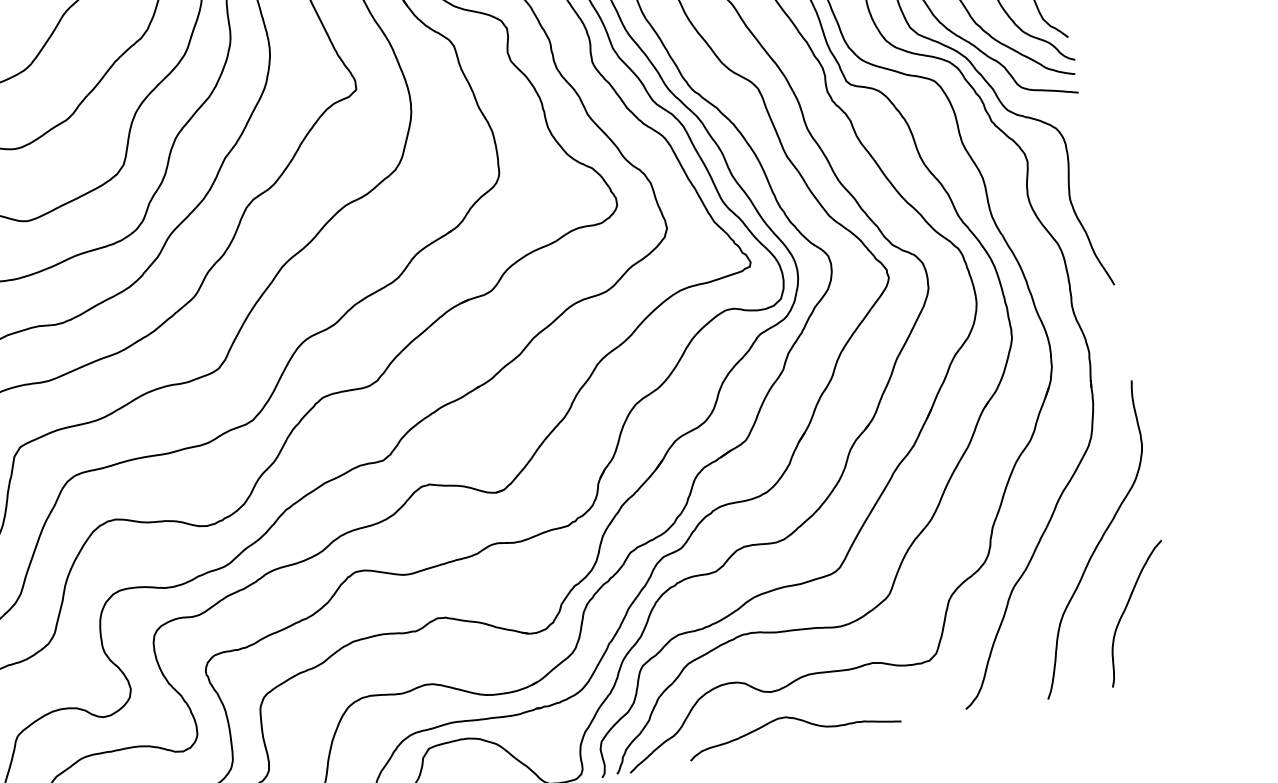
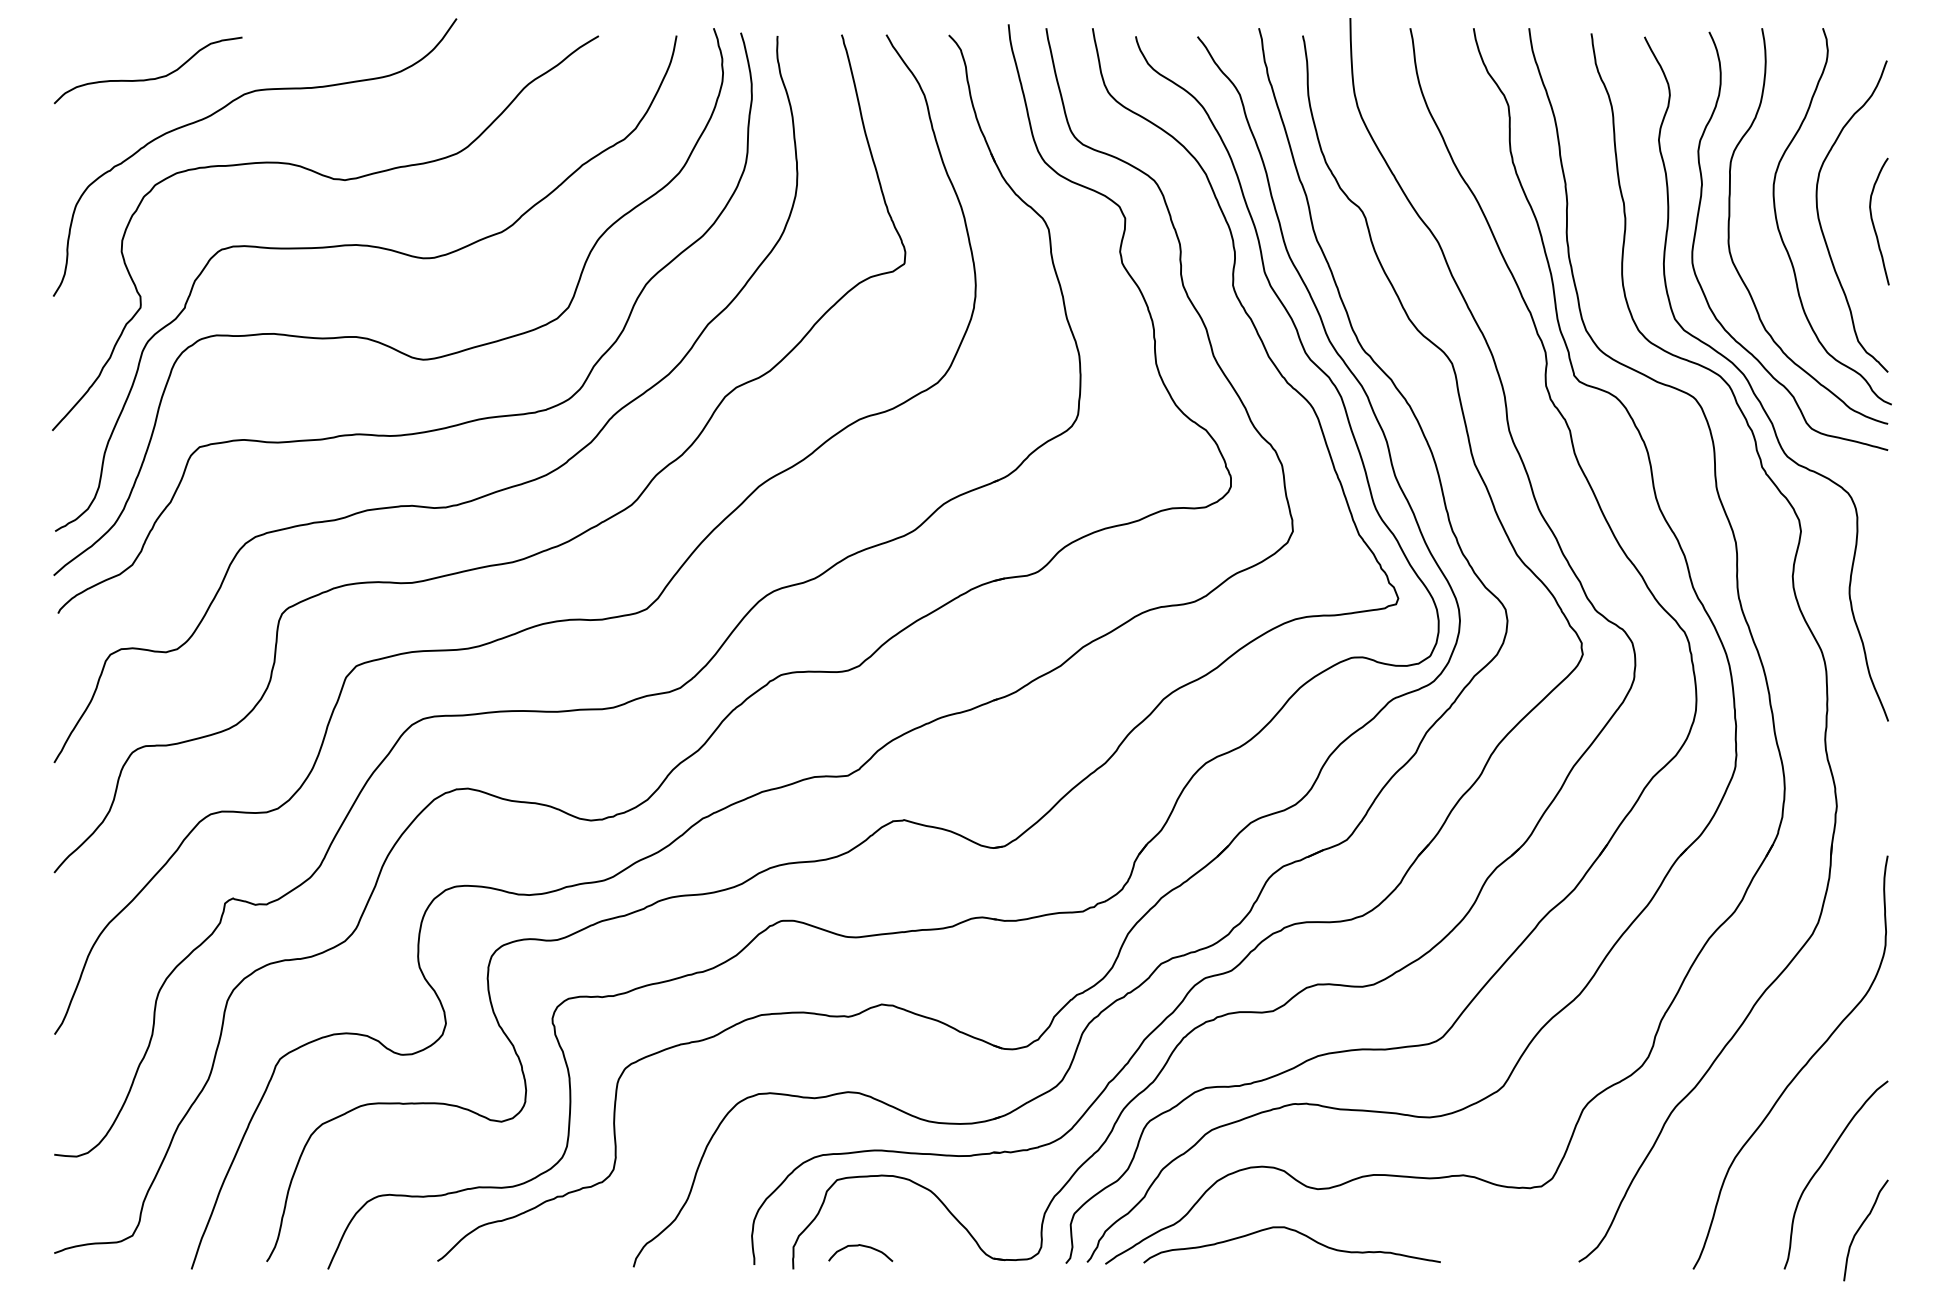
curve: (1162, 647) -> (1861, 1227), added
curve: (795, 719) -> (1296, 1232), moved

